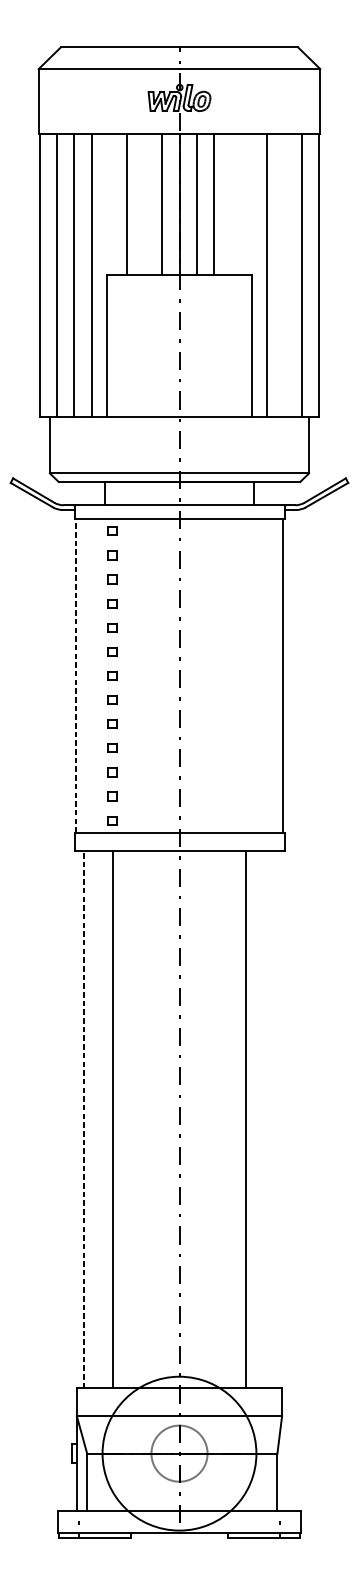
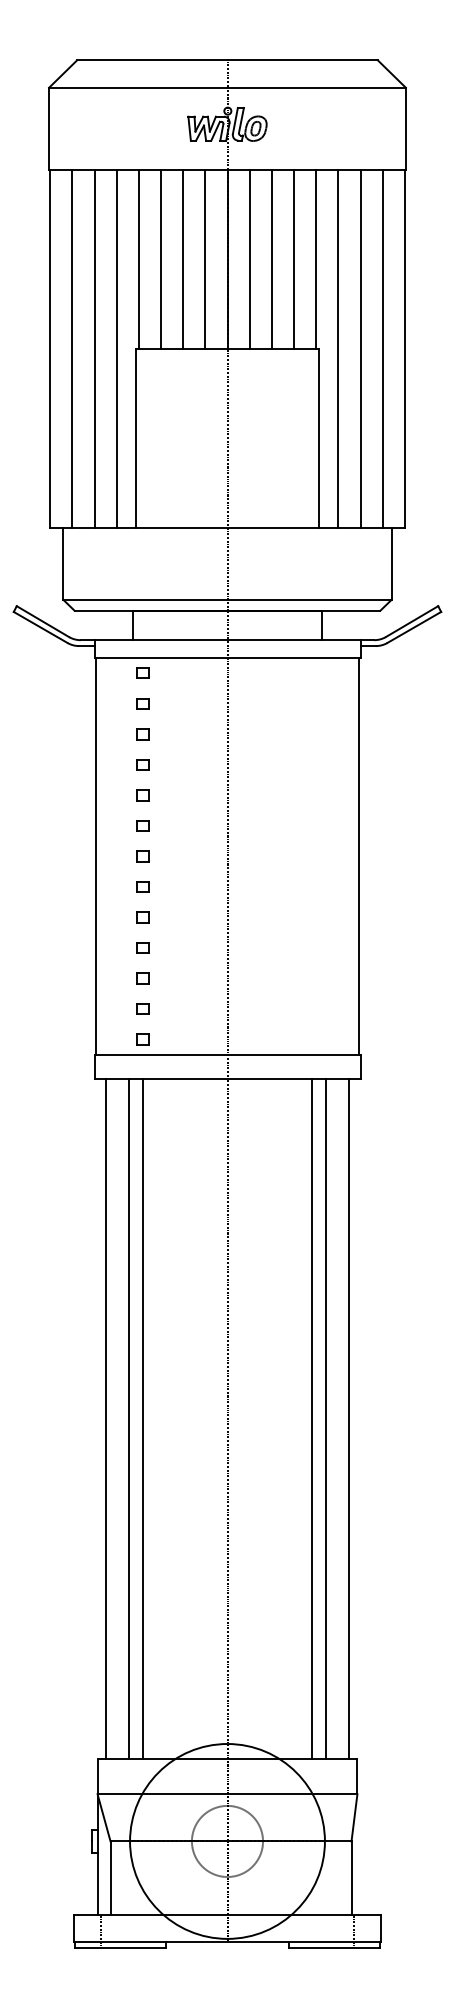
line: (109, 204) -> (138, 259), added
line: (144, 204) -> (183, 259), added
line: (232, 204) -> (294, 259), added
line: (249, 204) -> (316, 259), added
line: (284, 275) -> (360, 349), added
line: (76, 676) -> (96, 856), dashed -> solid
line: (83, 1119) -> (106, 1418), dashed -> solid
line: (101, 1119) -> (128, 1418), added
line: (257, 1119) -> (326, 1418), added
line: (275, 1119) -> (348, 1418), added

